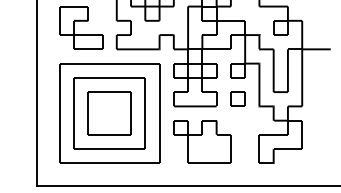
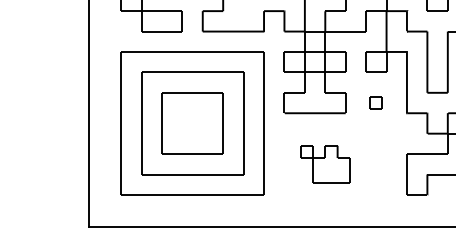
part: (237, 98) -> (375, 101), size x0.6
part: (202, 141) -> (325, 163), size x0.6

